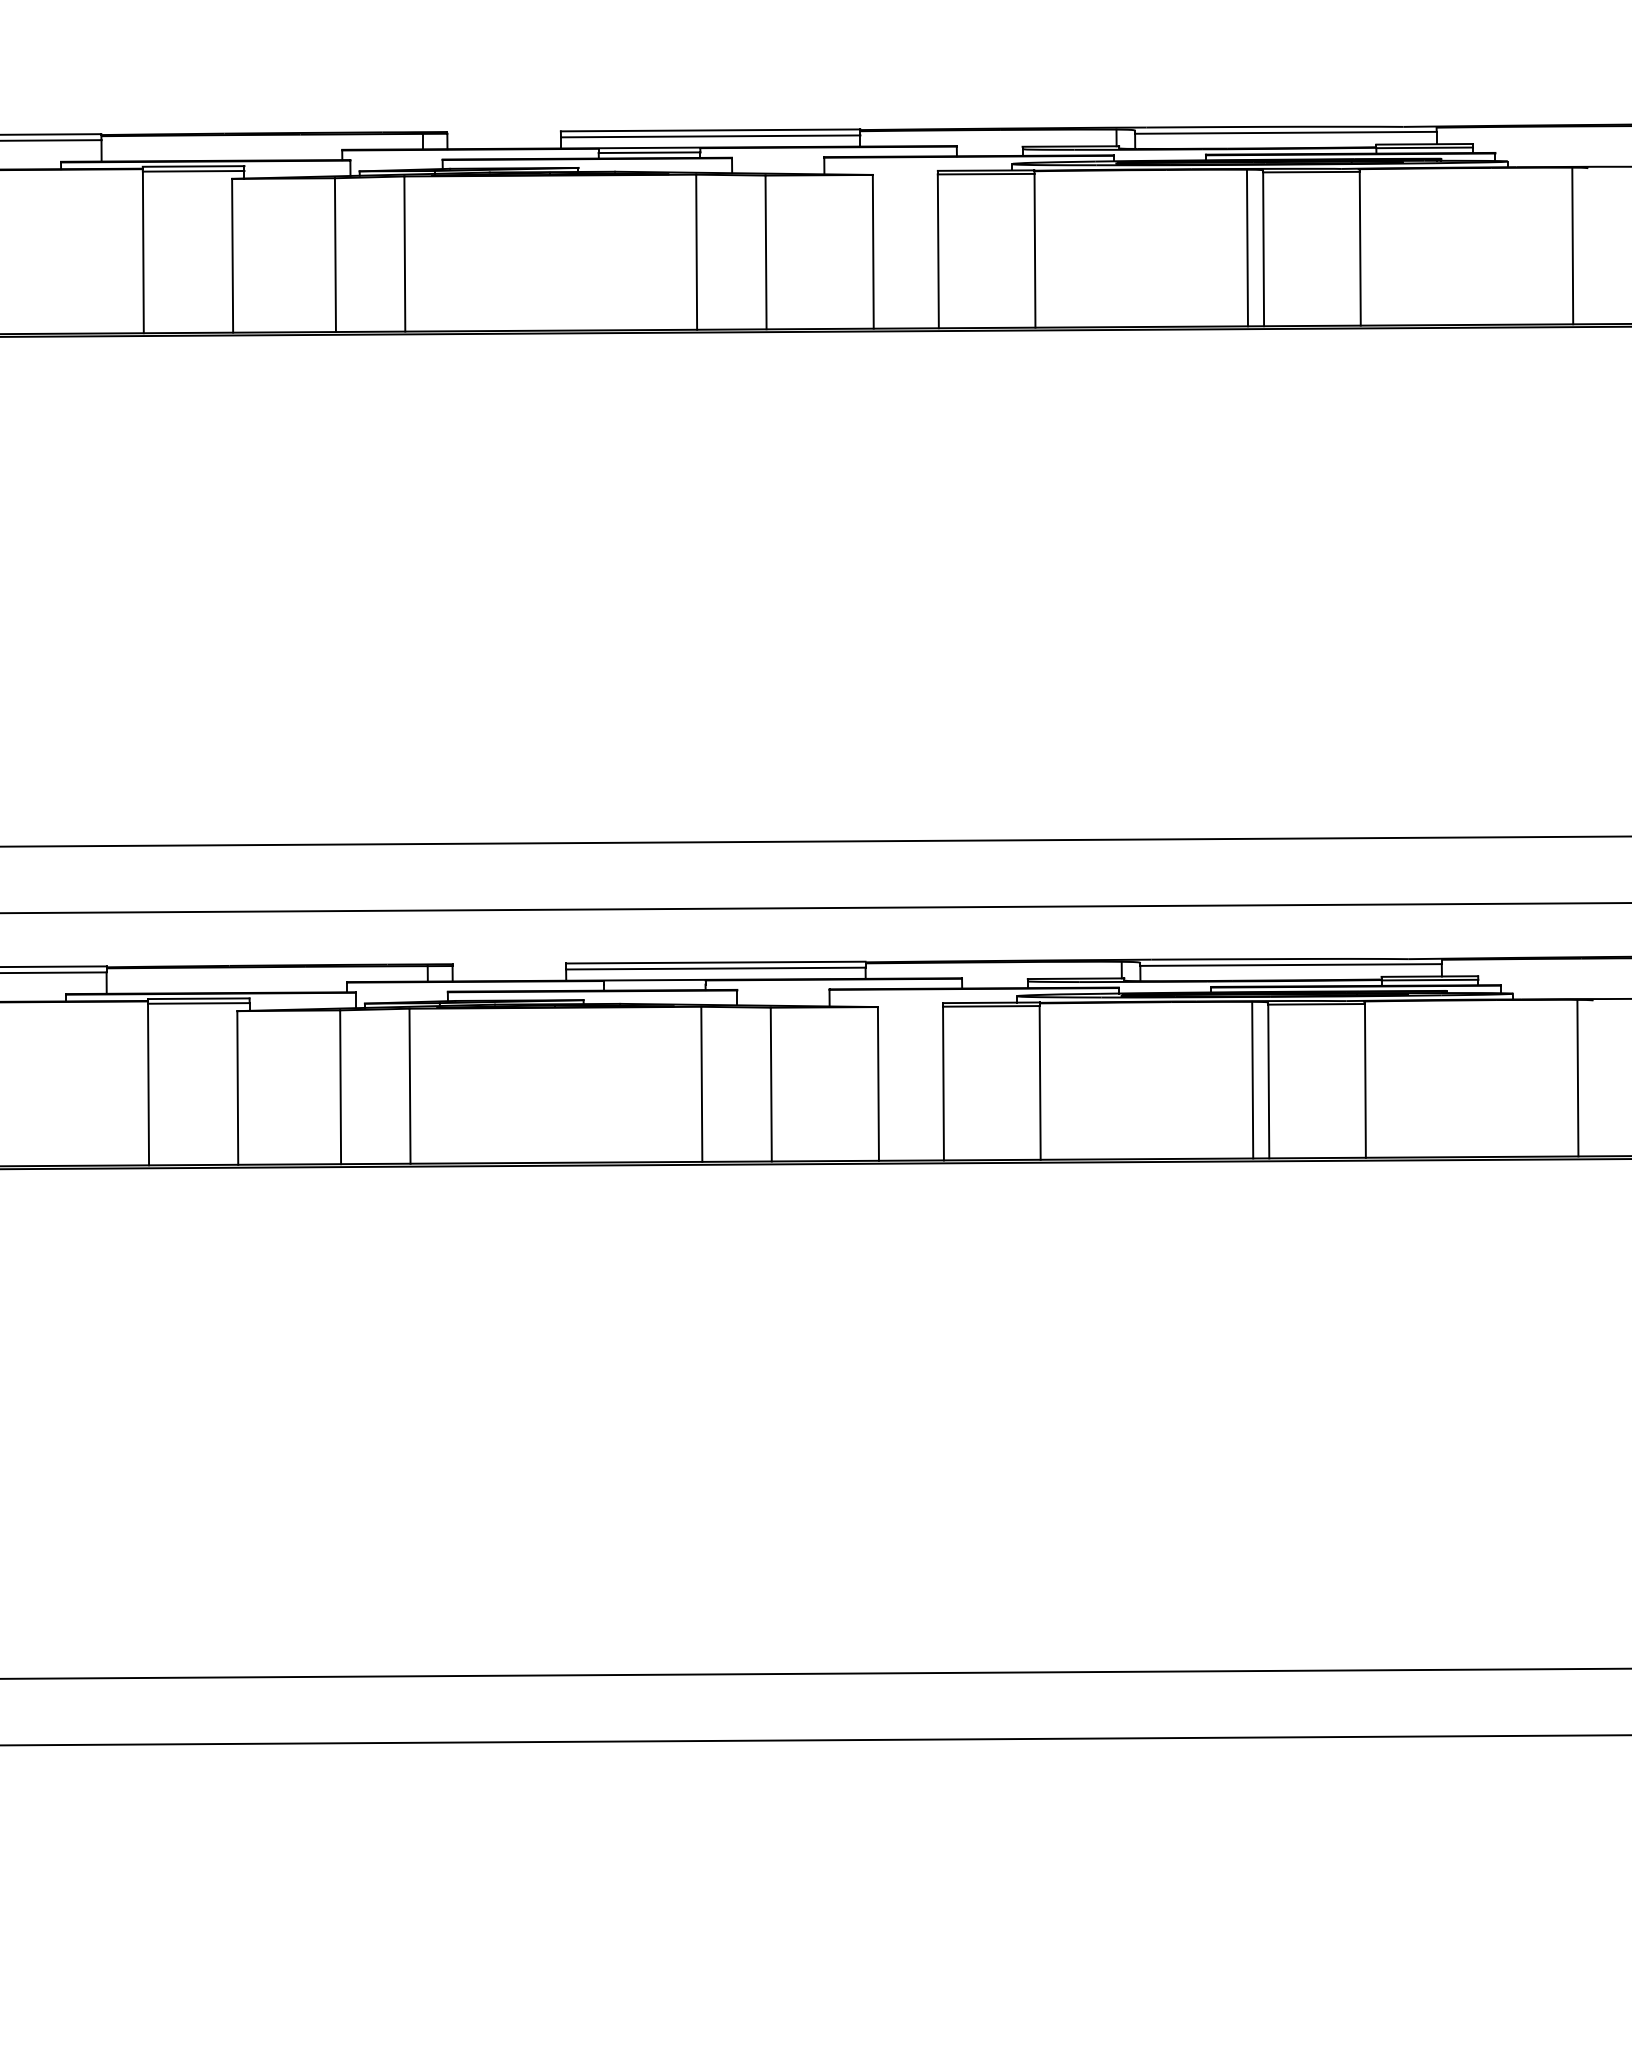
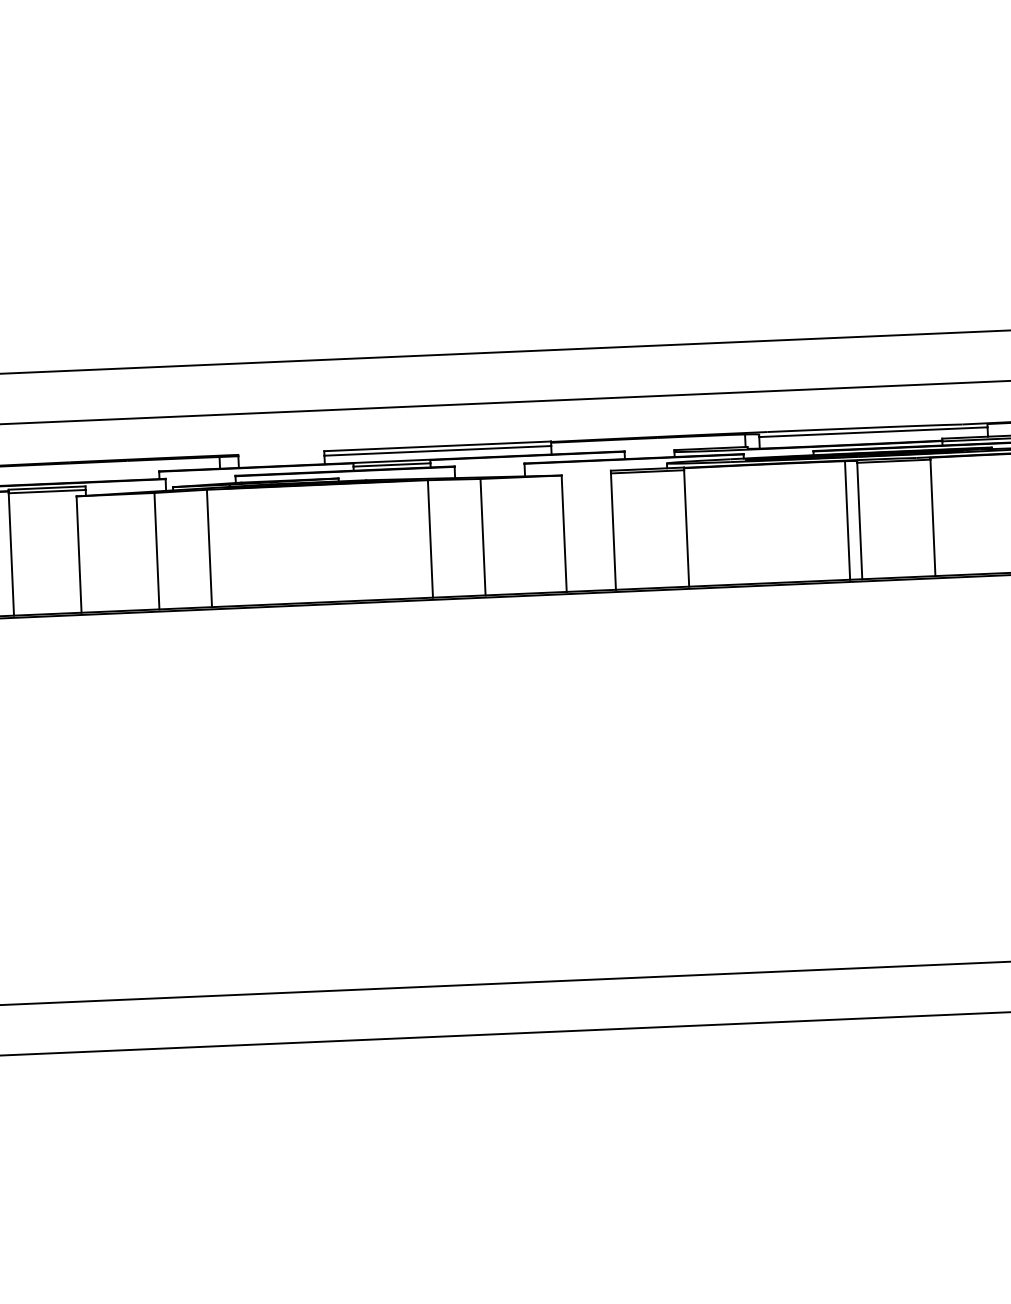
line: (654, 984) -> (391, 464), added

